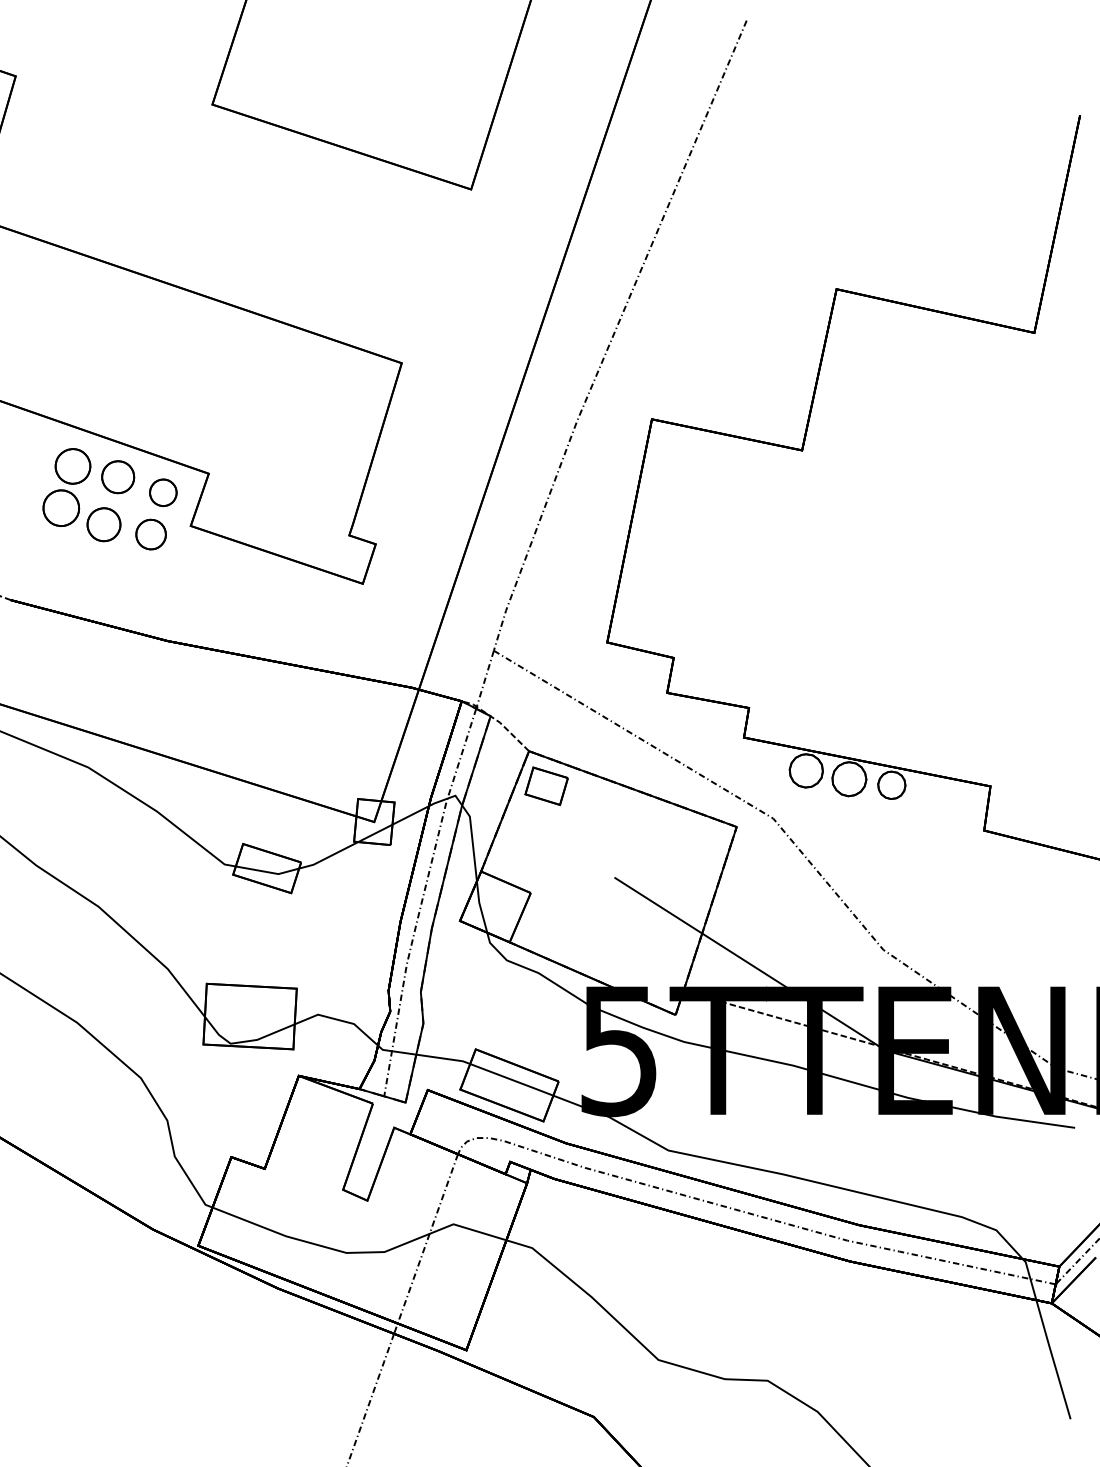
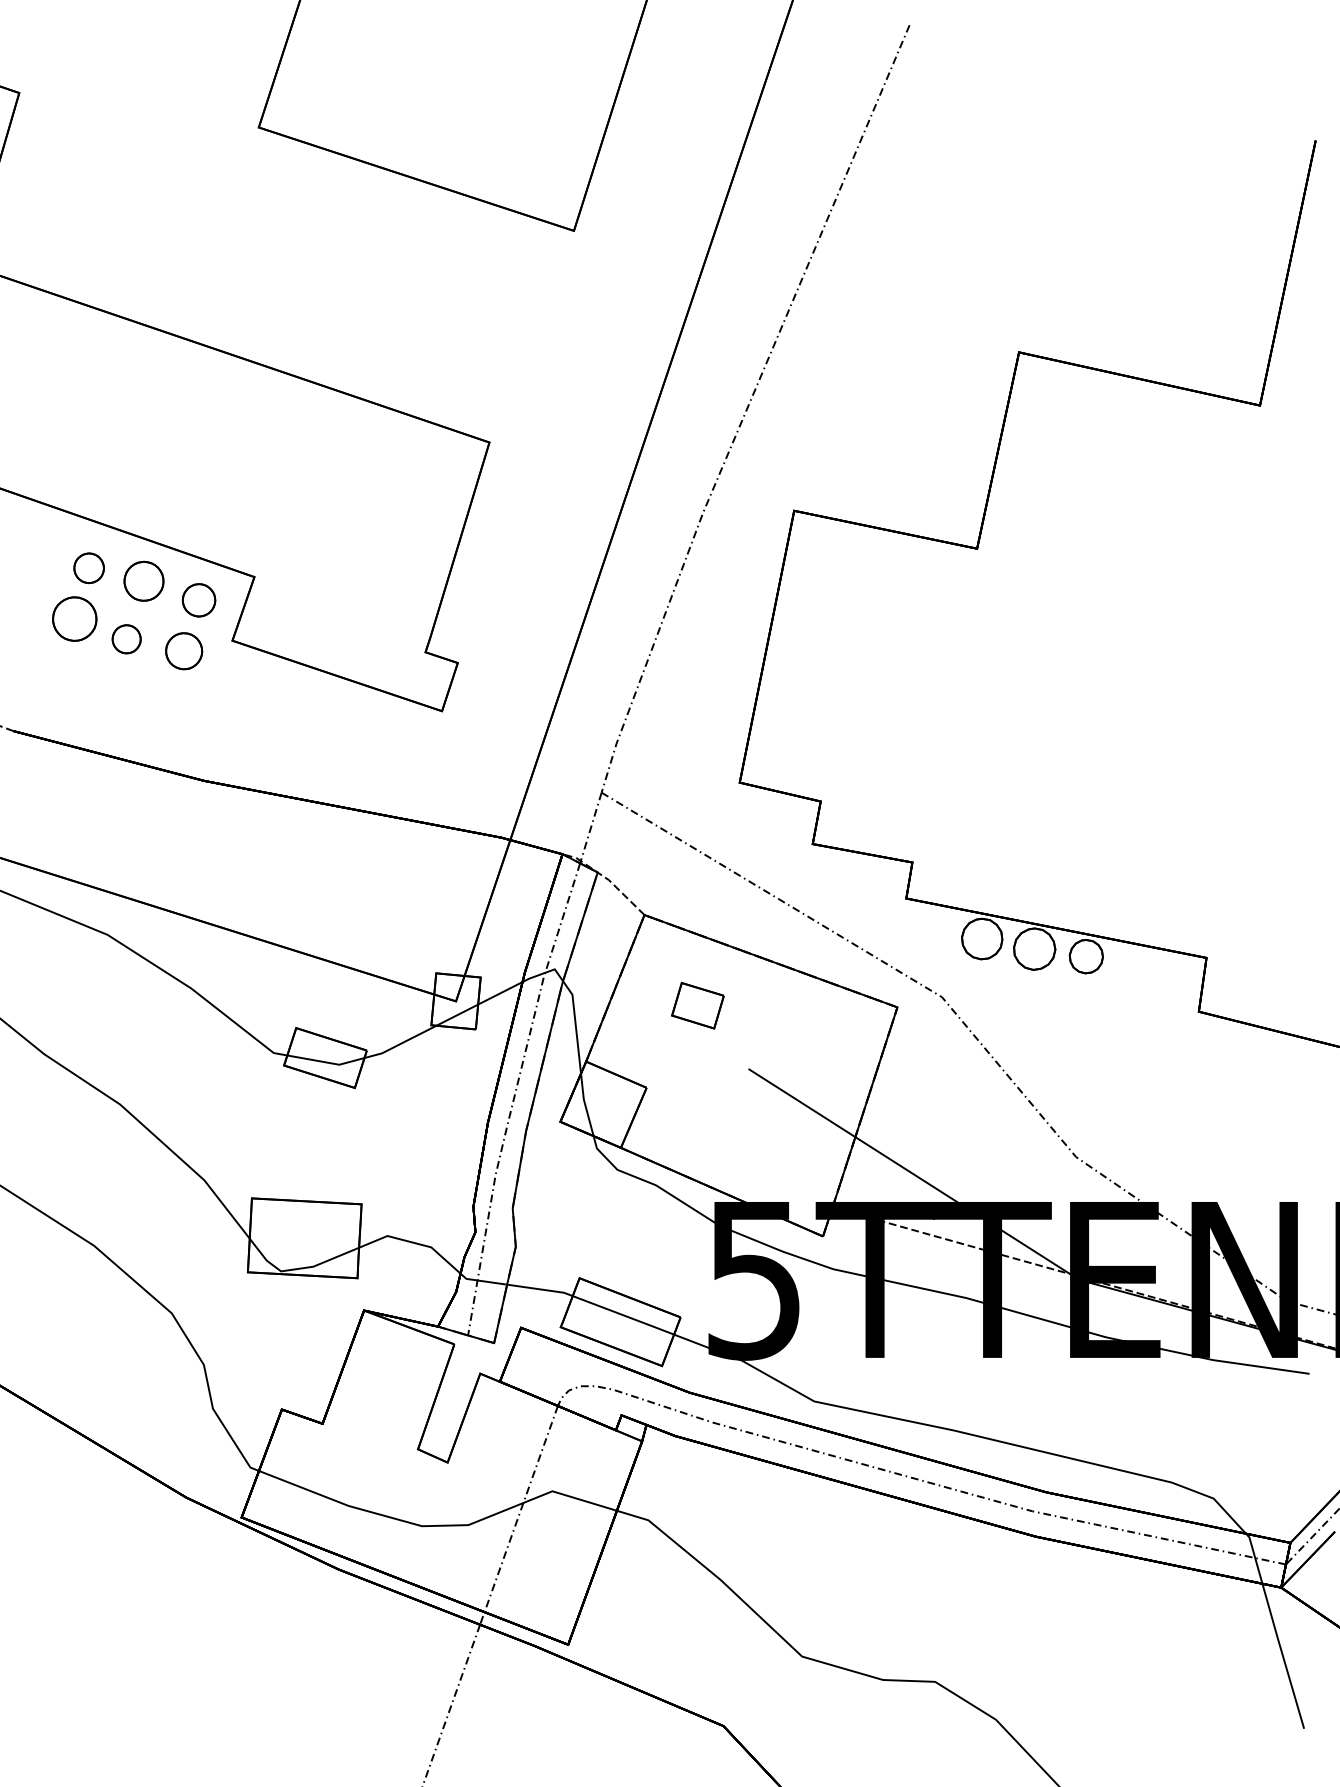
part: (73, 466) -> (89, 568), size x0.7
part: (103, 524) -> (126, 639), size x0.7
part: (546, 786) -> (697, 1005), moved

